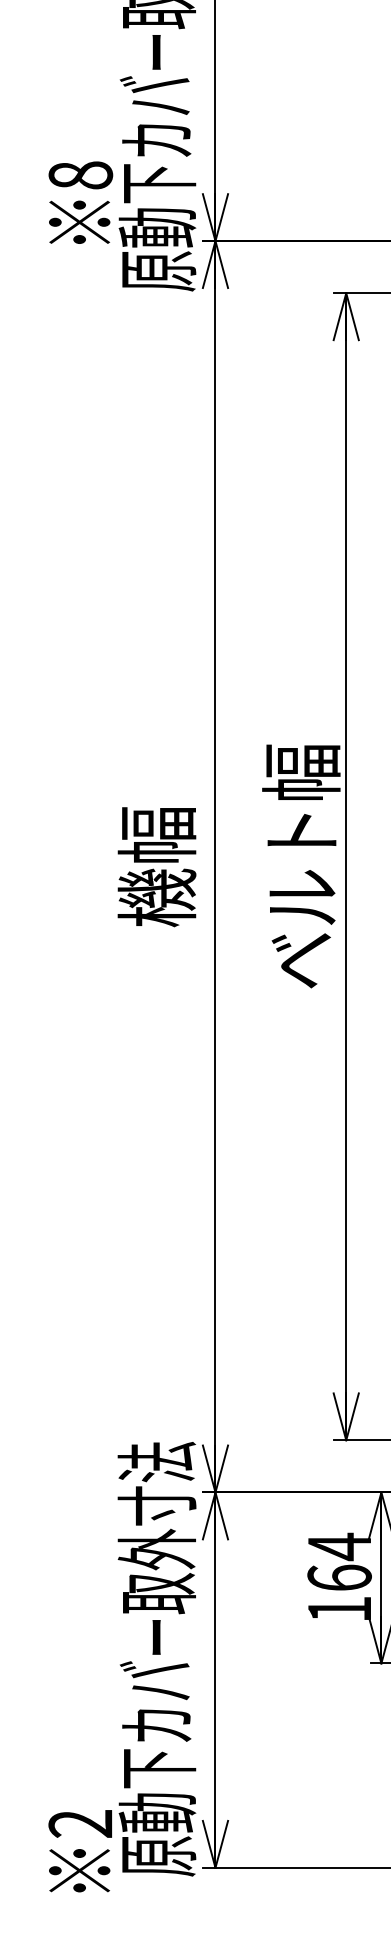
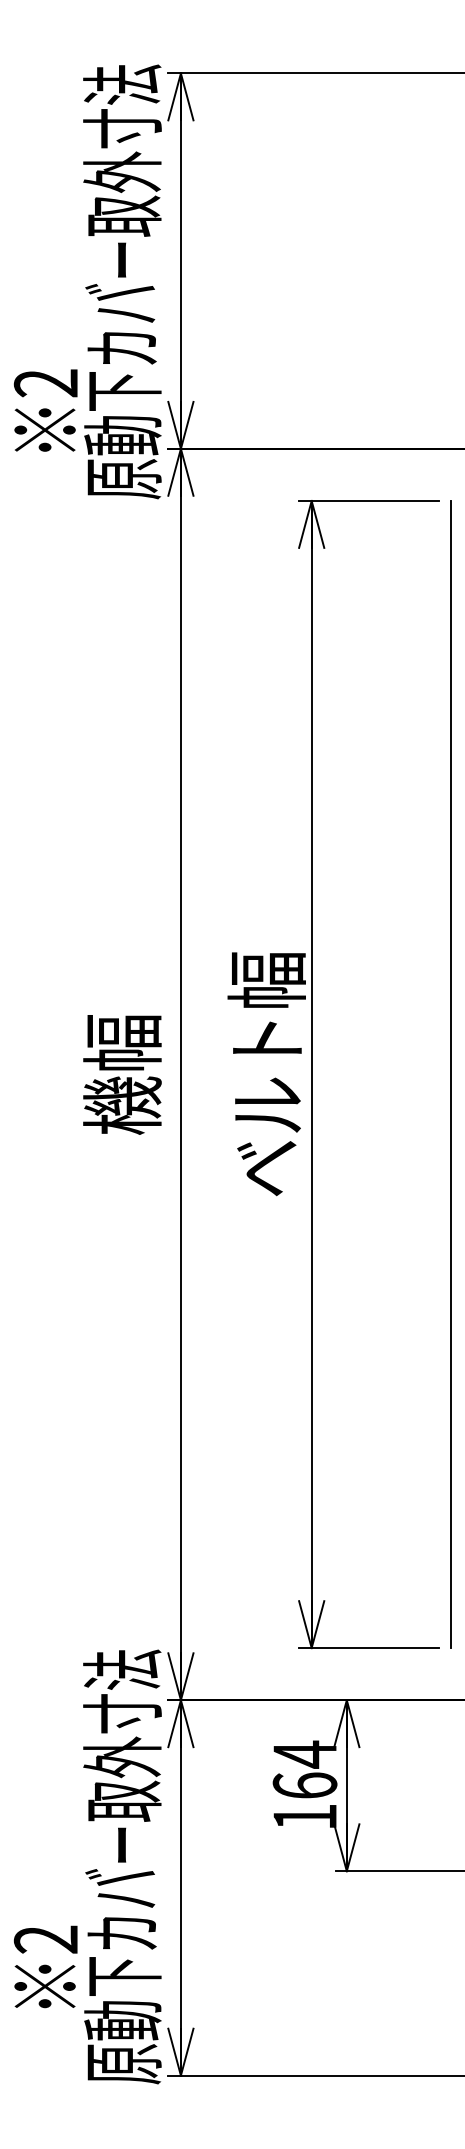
text: (80, 175) -> (45, 383), 8 -> 2
text: (80, 1850) -> (45, 1966), moved

